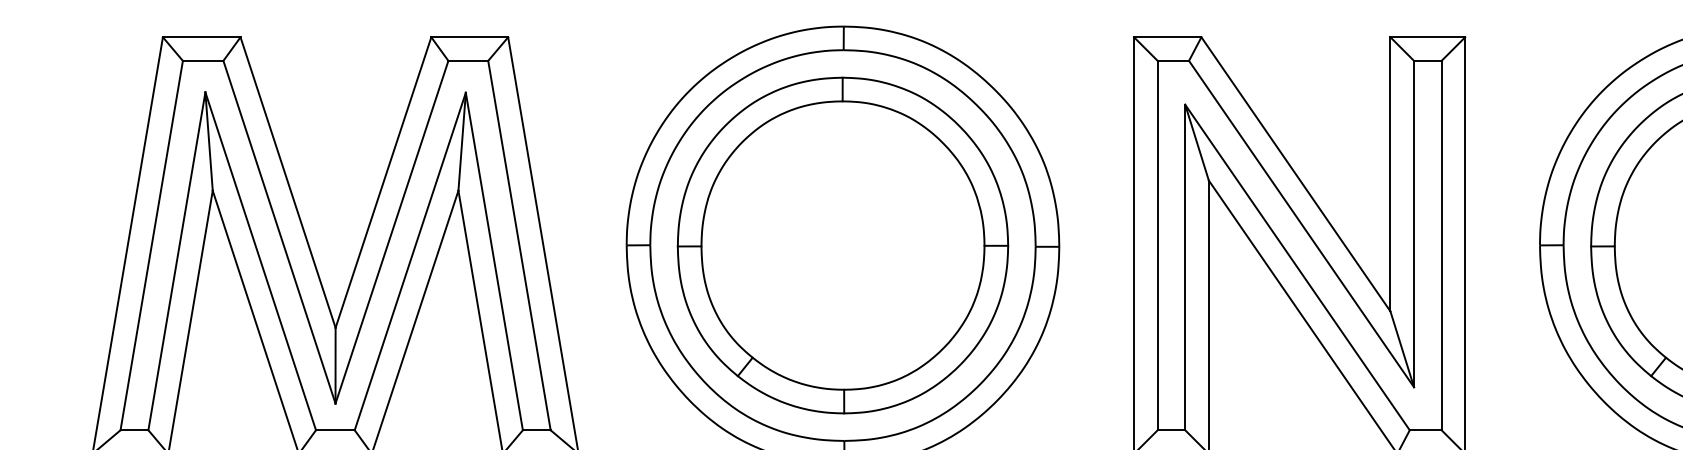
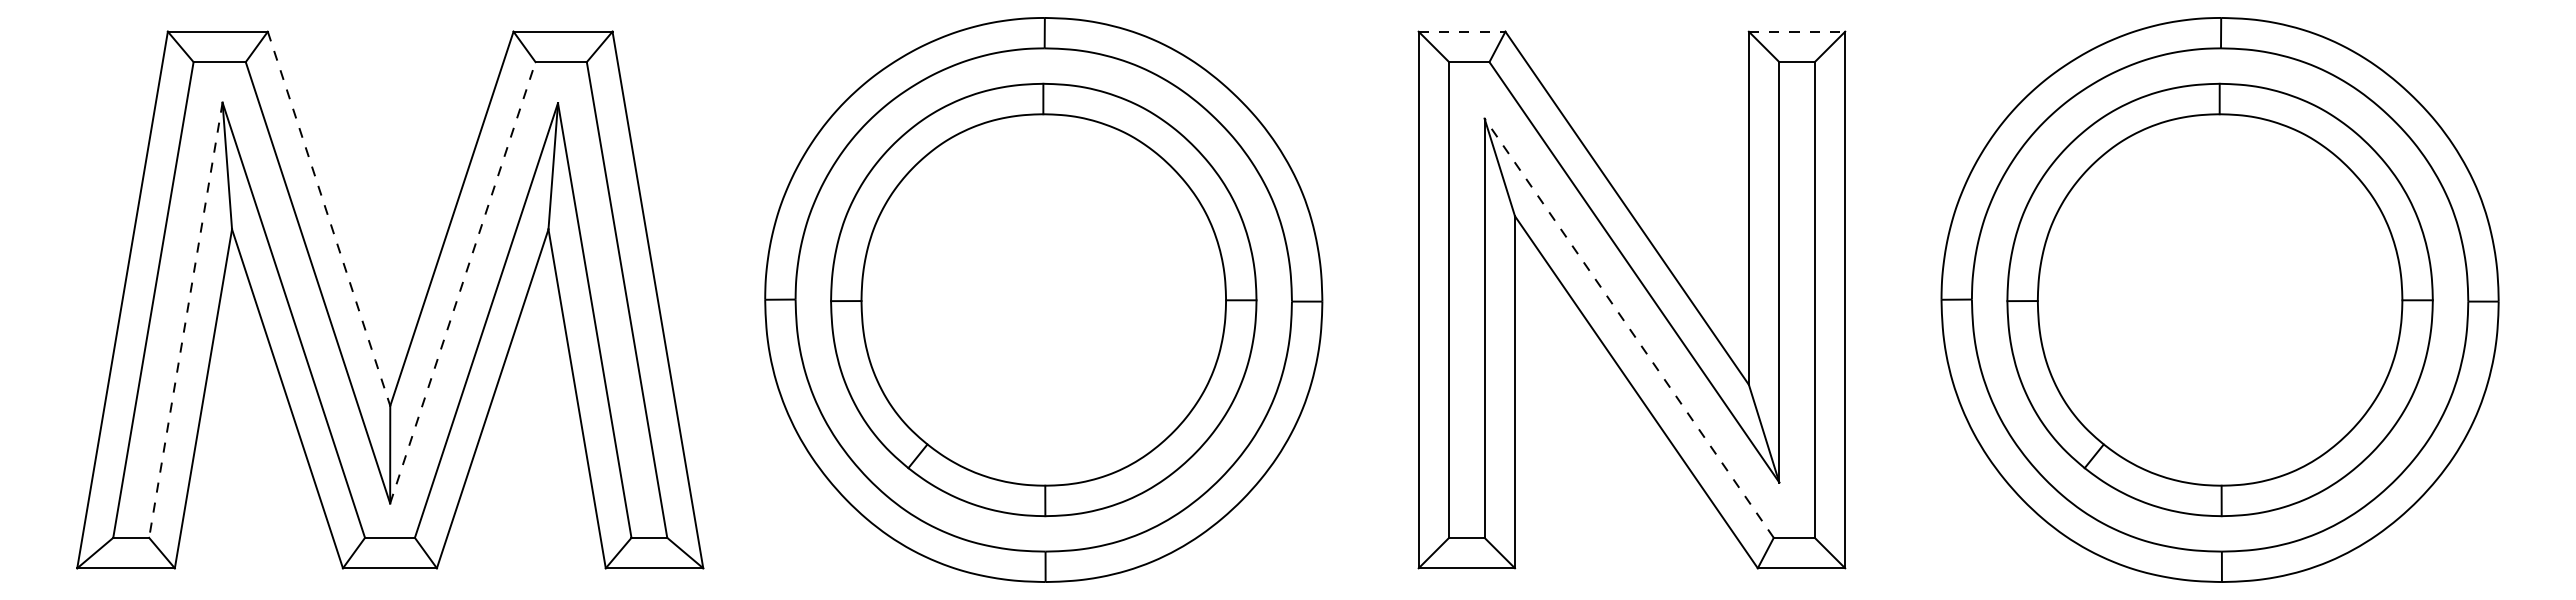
line: (1168, 37) -> (1462, 31), solid -> dashed
line: (1428, 37) -> (1797, 31), solid -> dashed
line: (288, 182) -> (329, 218), solid -> dashed
line: (392, 231) -> (463, 282), solid -> dashed
line: (176, 261) -> (185, 320), solid -> dashed
line: (1297, 267) -> (1629, 328), solid -> dashed

